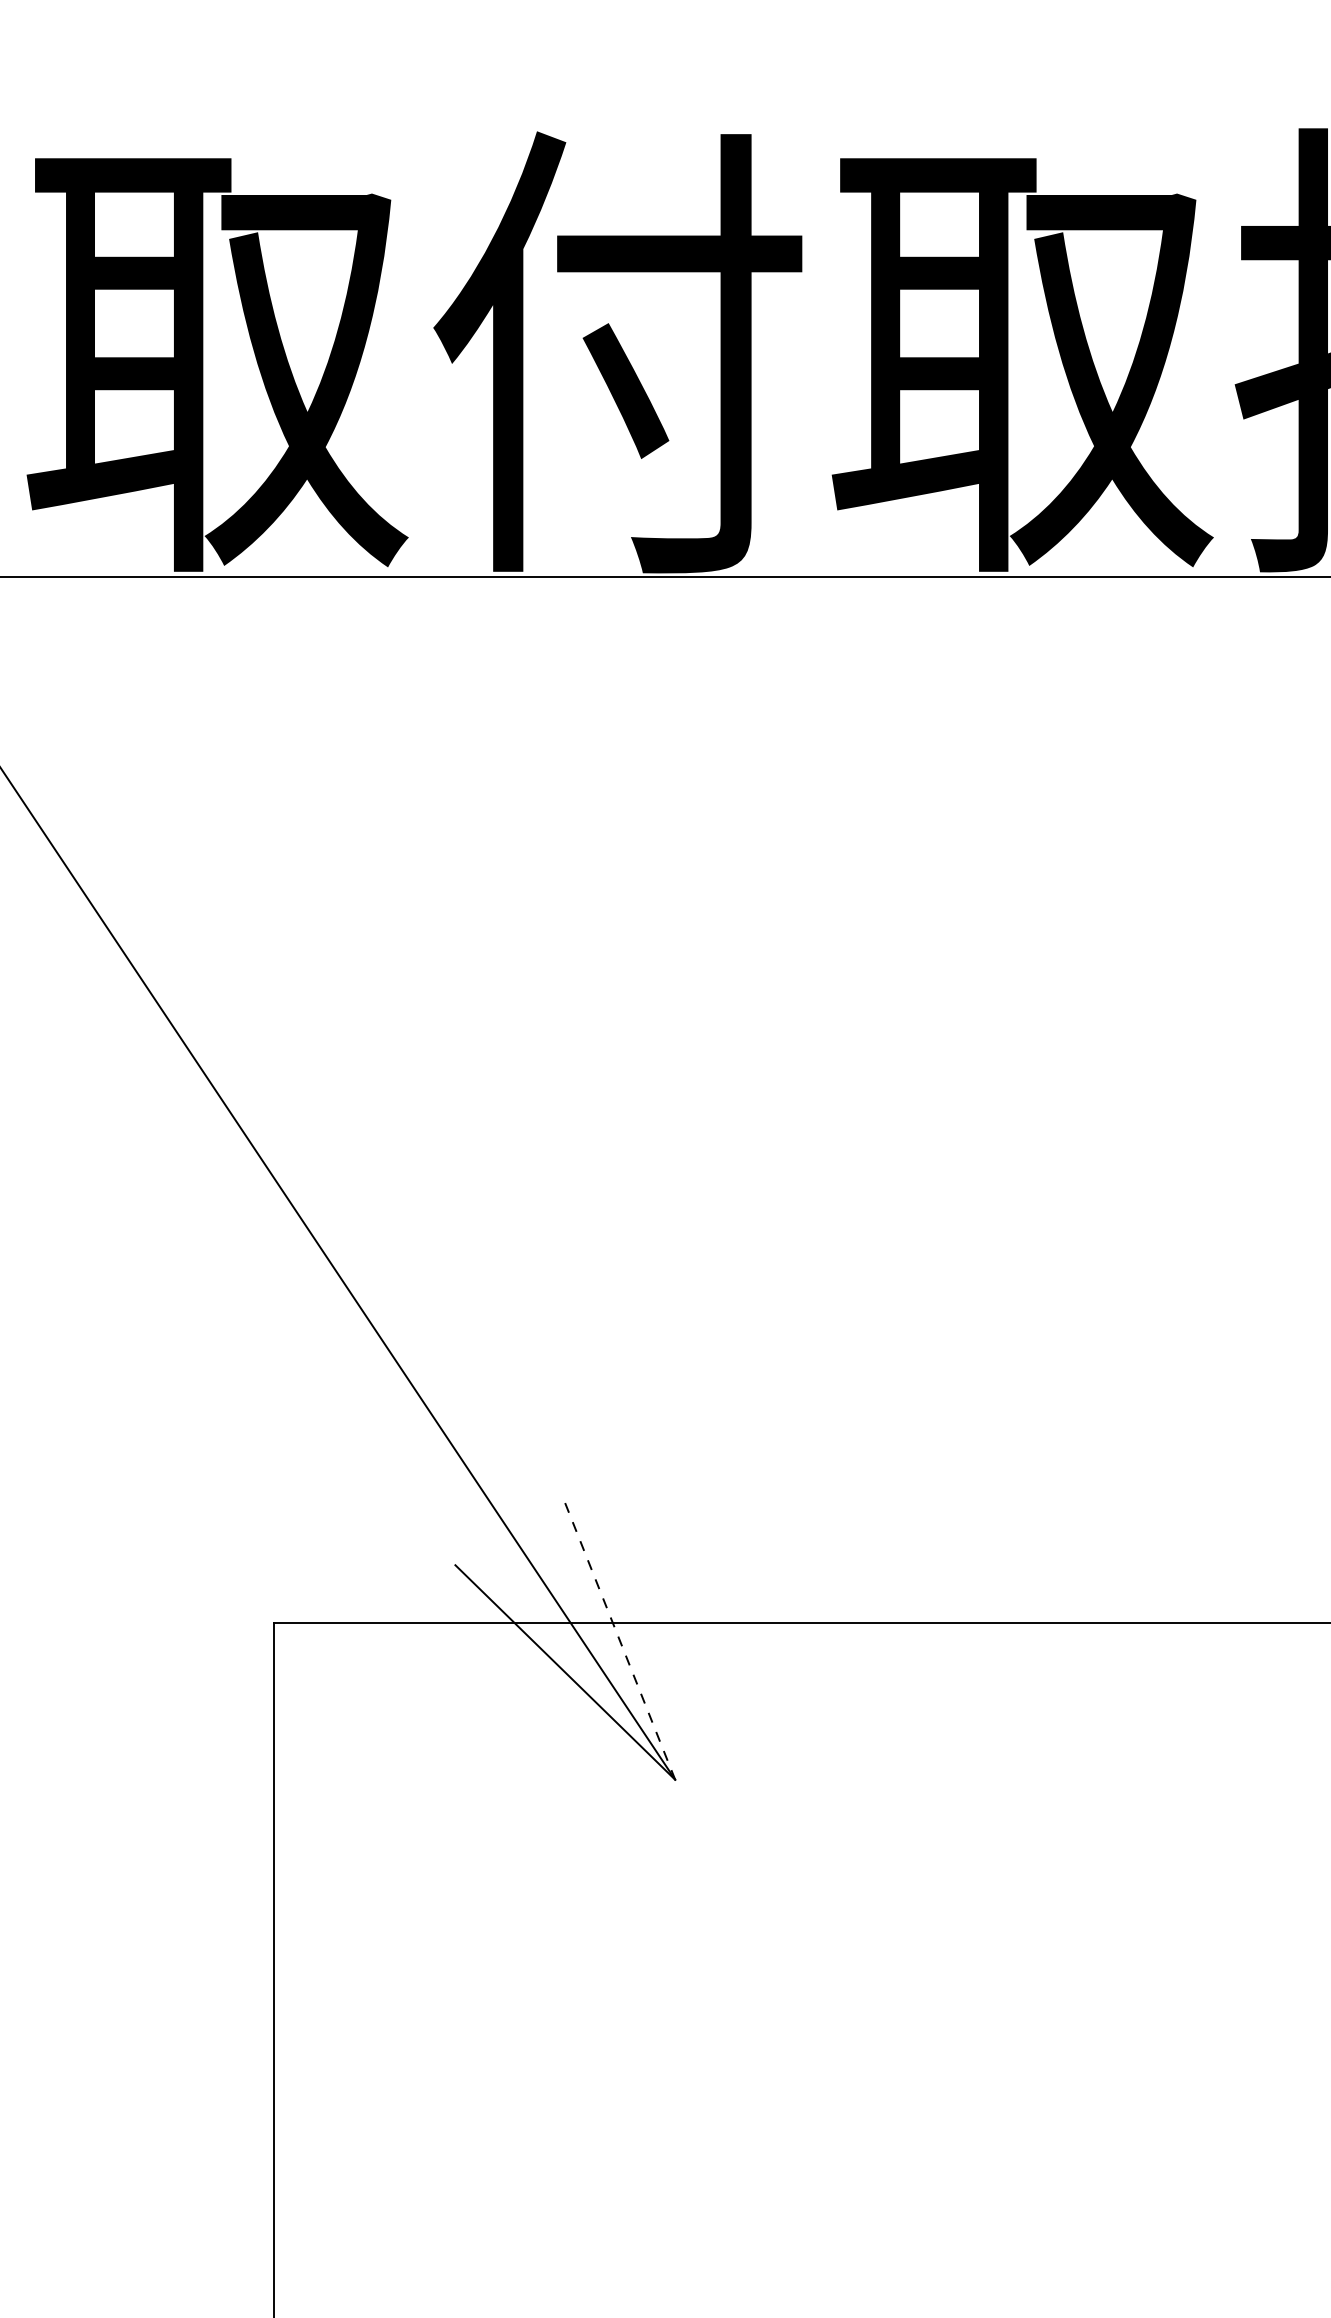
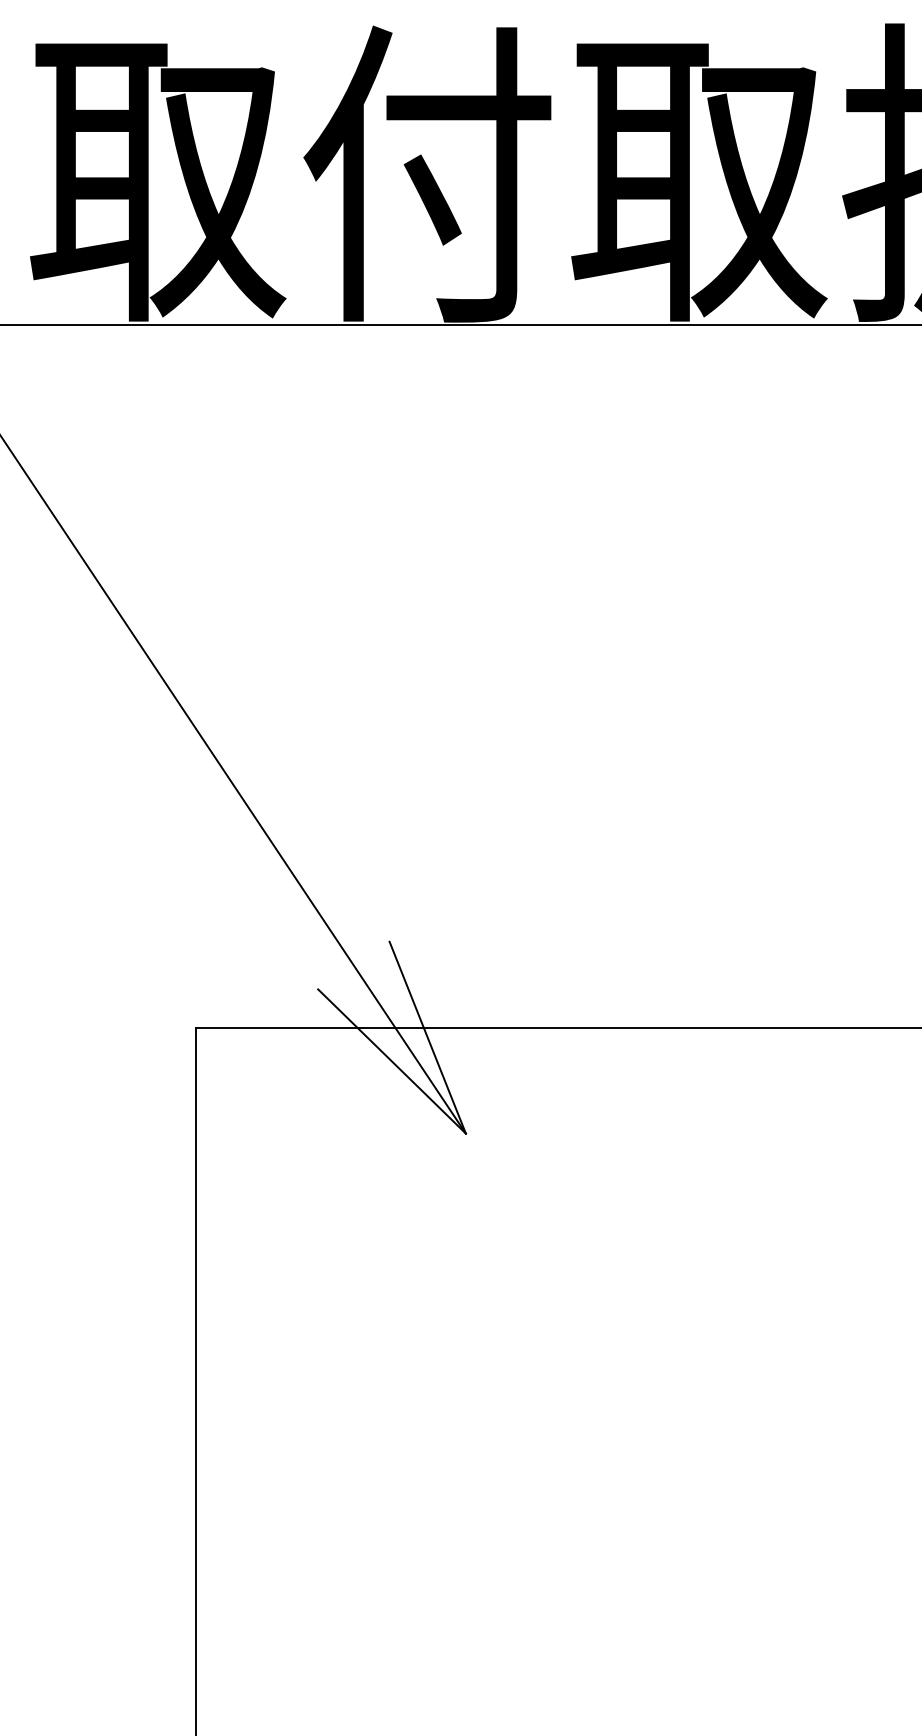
line: (618, 1636) -> (427, 1037), dashed -> solid

